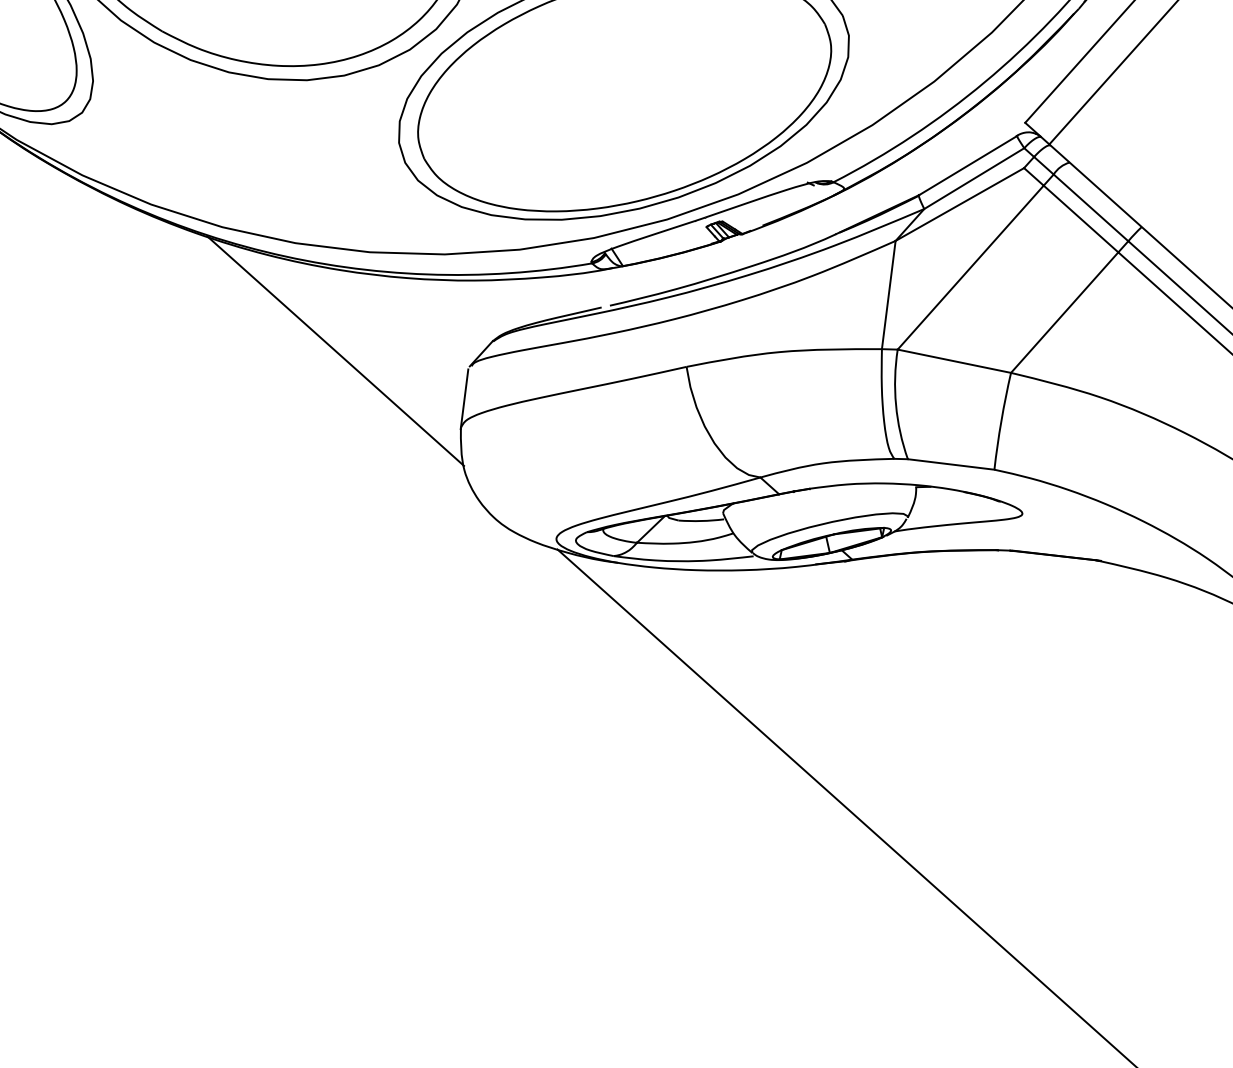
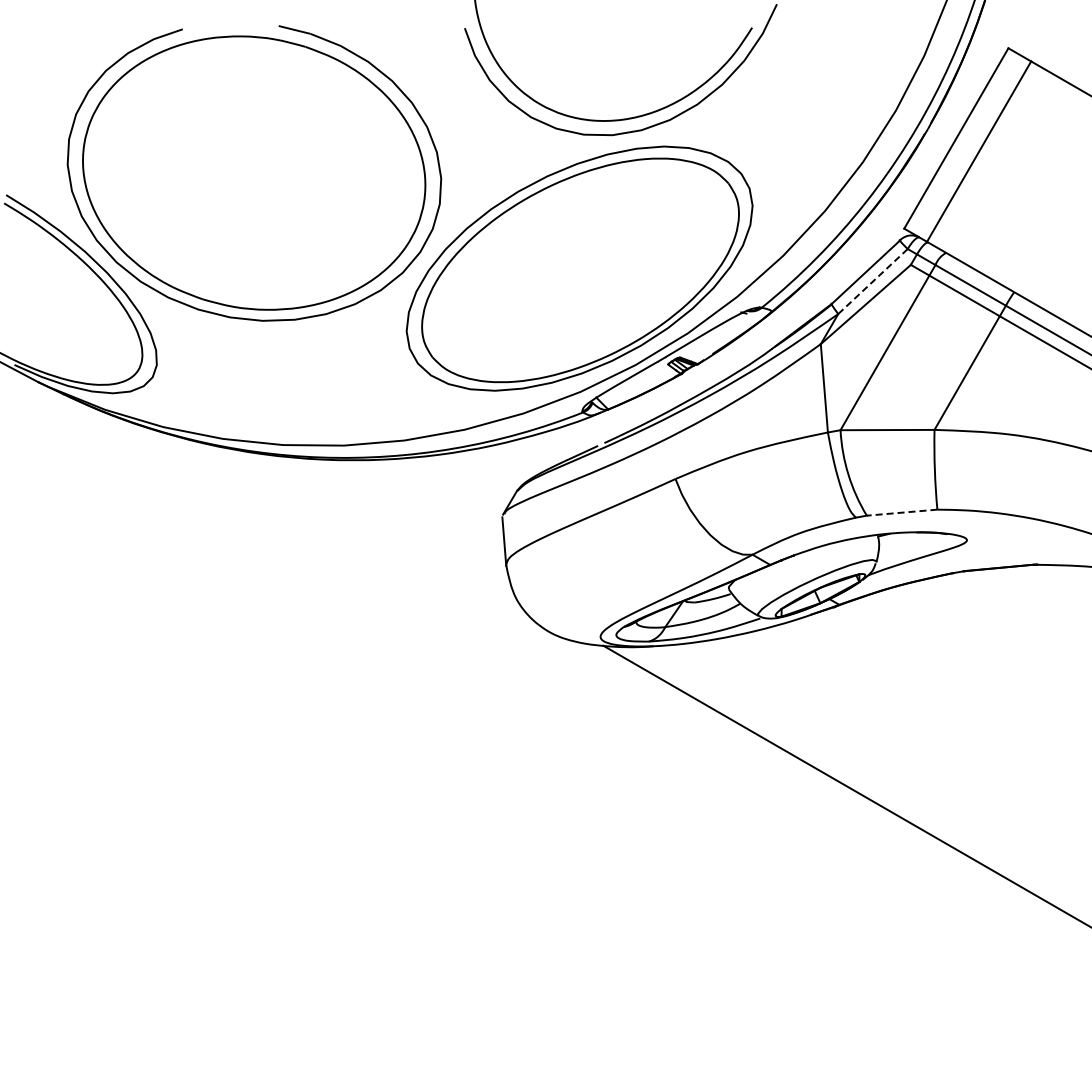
line: (974, 178) -> (873, 281), solid -> dashed
line: (336, 350) -> (394, 524), removed
line: (950, 464) -> (901, 512), solid -> dashed

